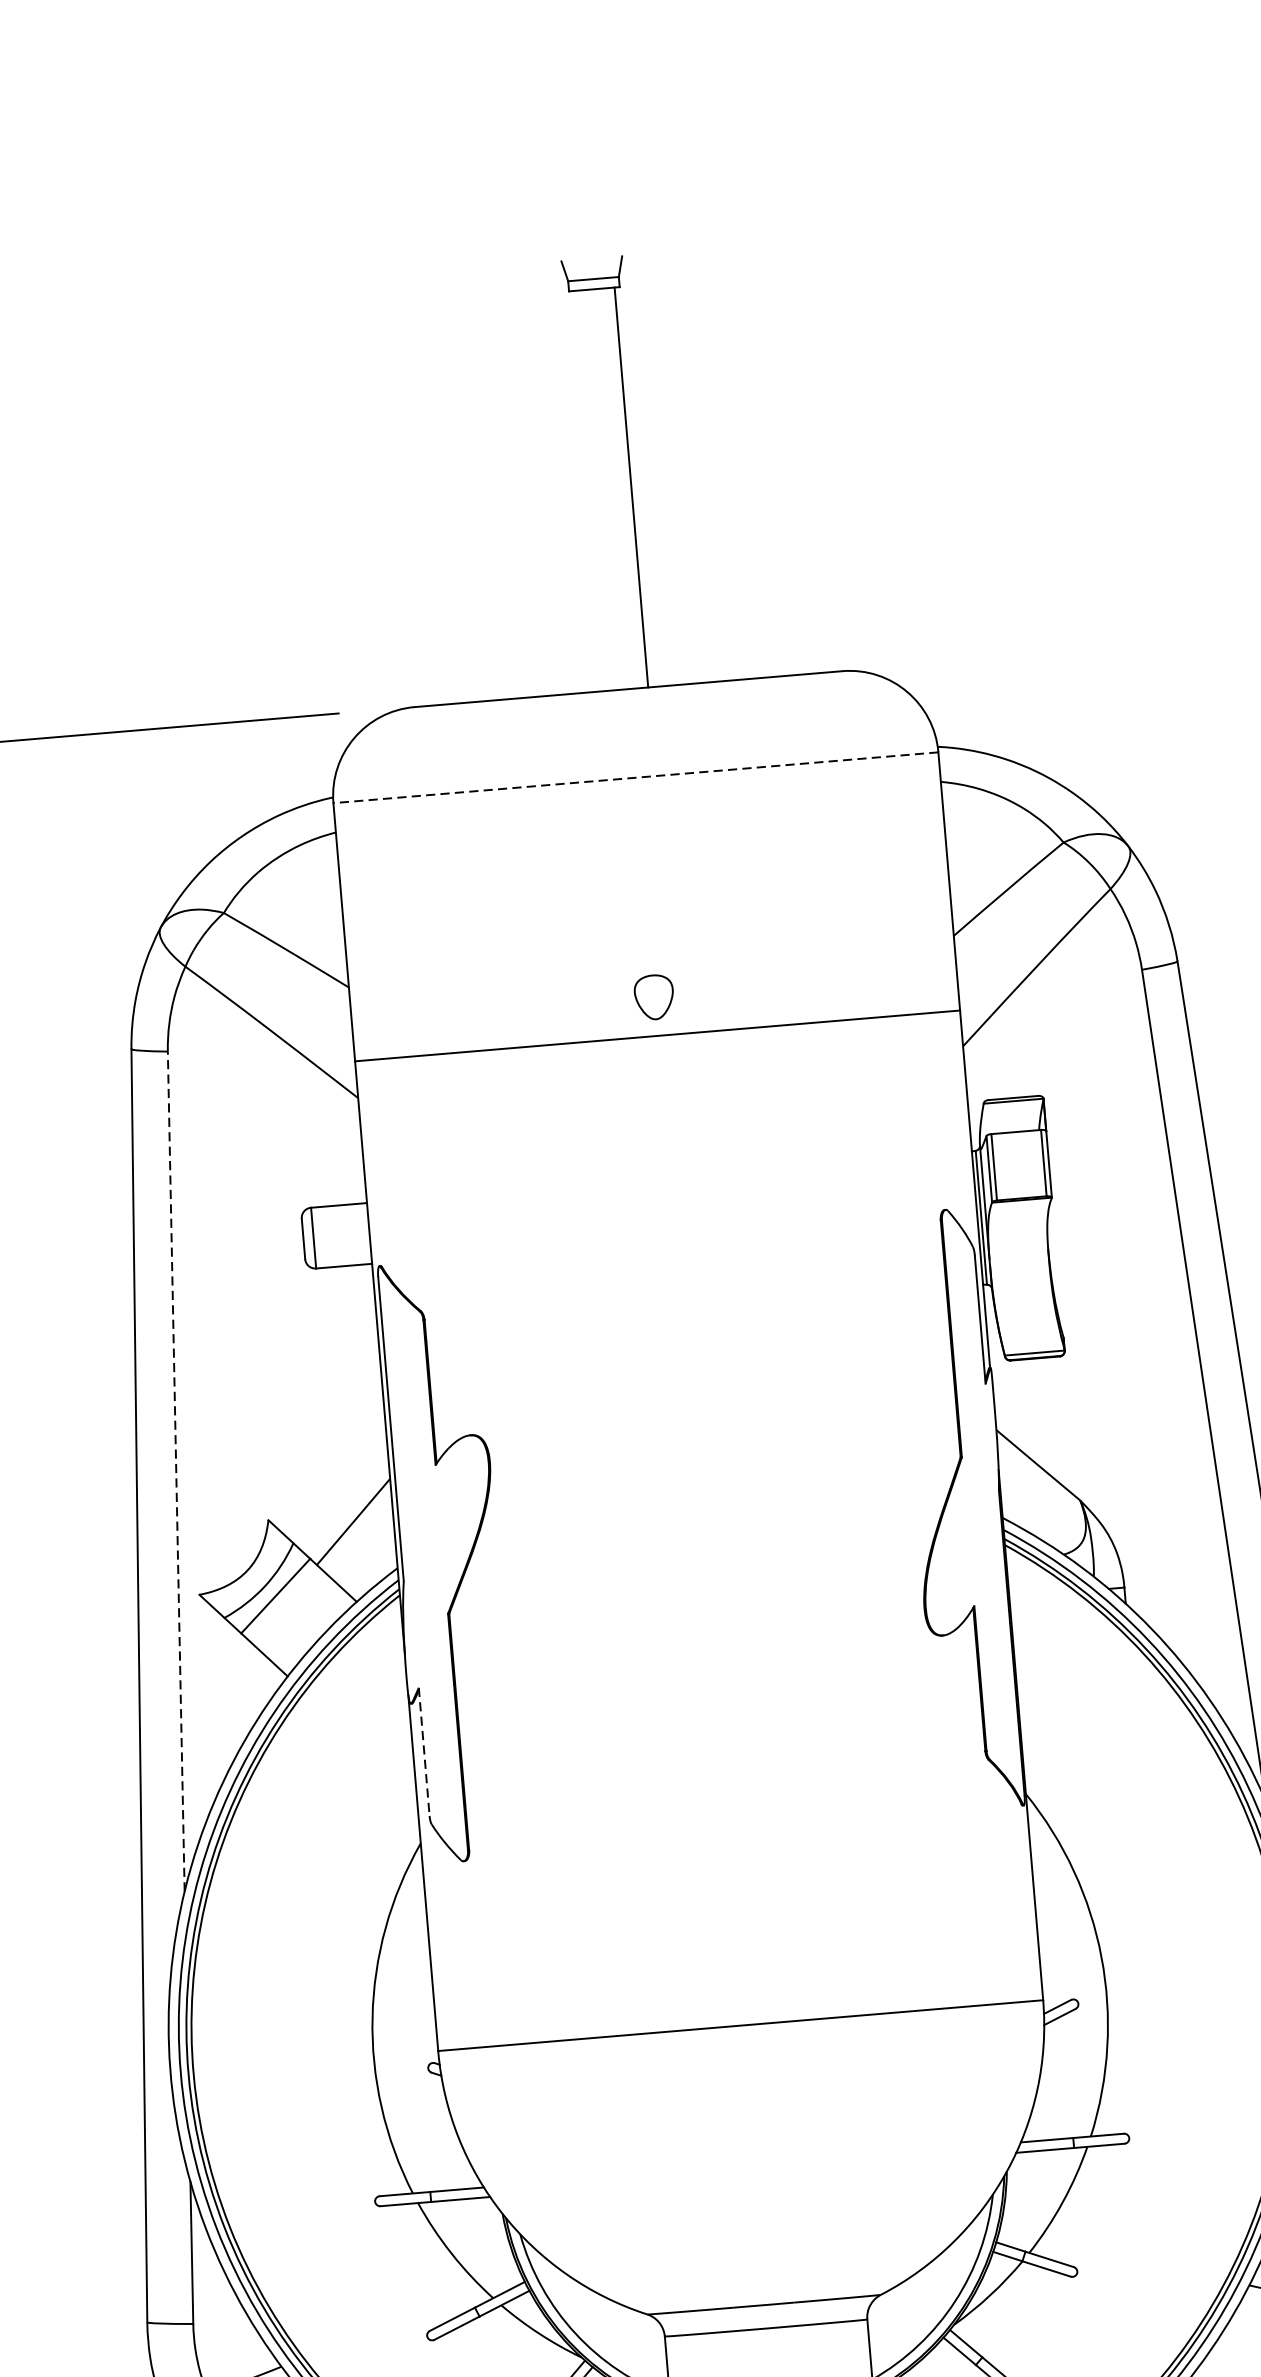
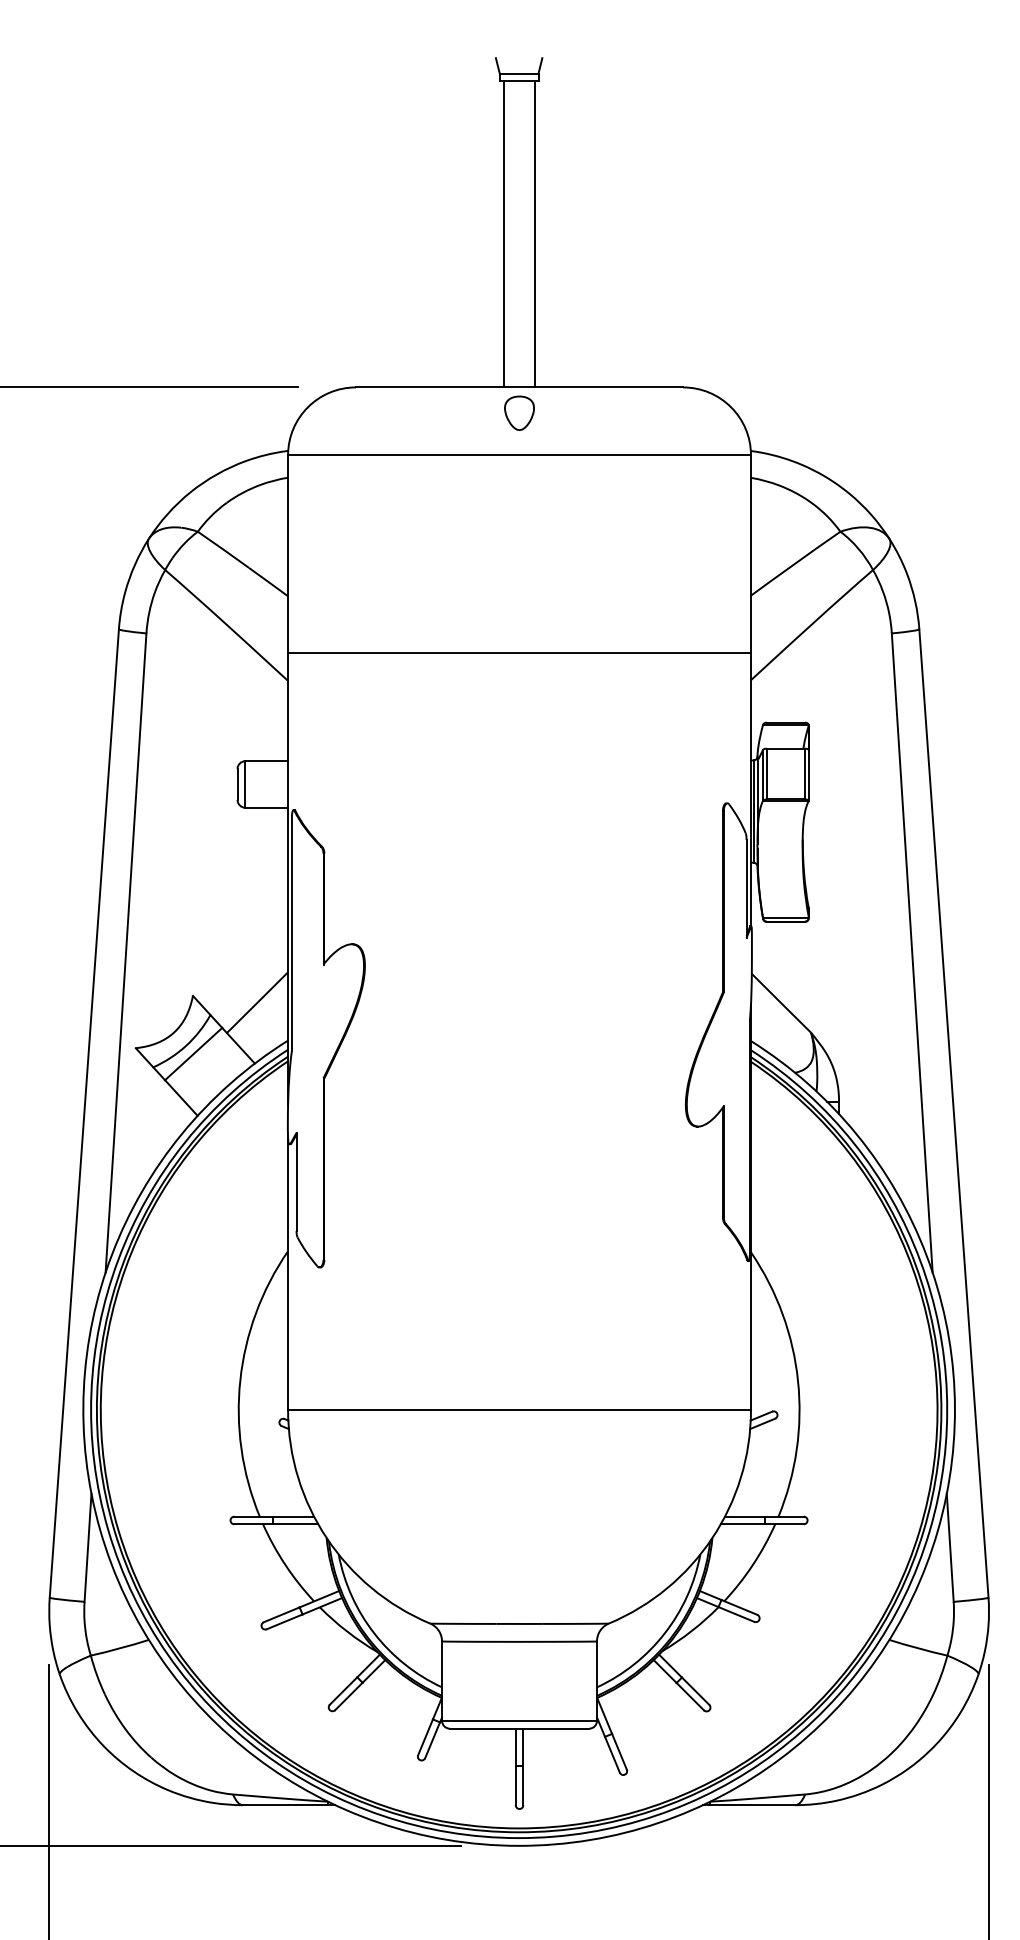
line: (590, 491) -> (503, 234), added
line: (635, 778) -> (519, 455), dashed -> solid
part: (654, 996) -> (519, 412), moved
line: (176, 1470) -> (126, 952), dashed -> solid
line: (424, 1752) -> (296, 1182), dashed -> solid

